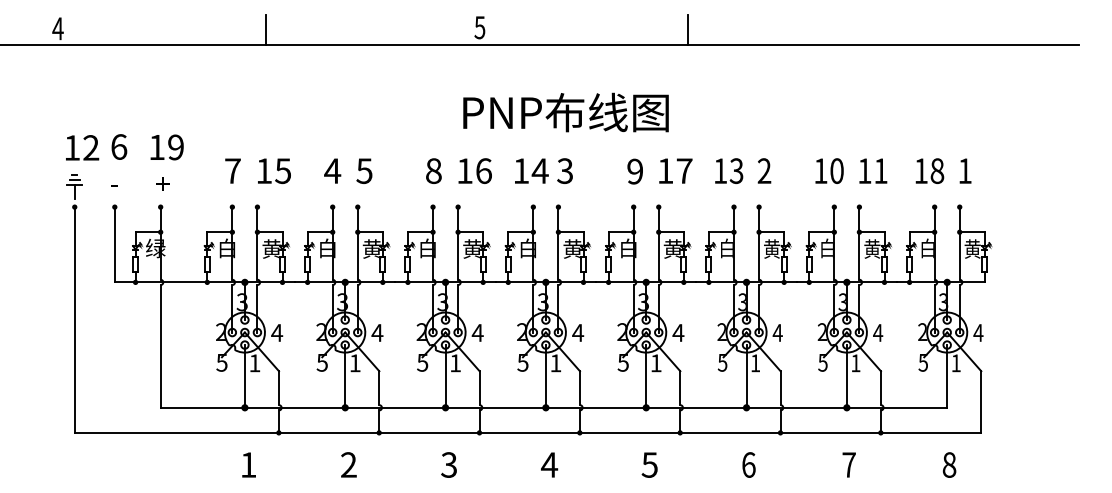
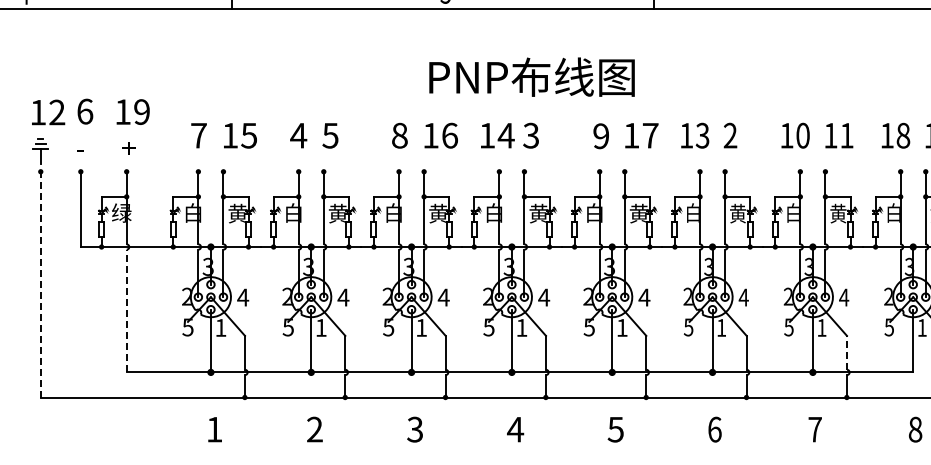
line: (74, 320) -> (40, 285), solid -> dashed
line: (160, 345) -> (126, 310), solid -> dashed
line: (880, 388) -> (846, 353), solid -> dashed

